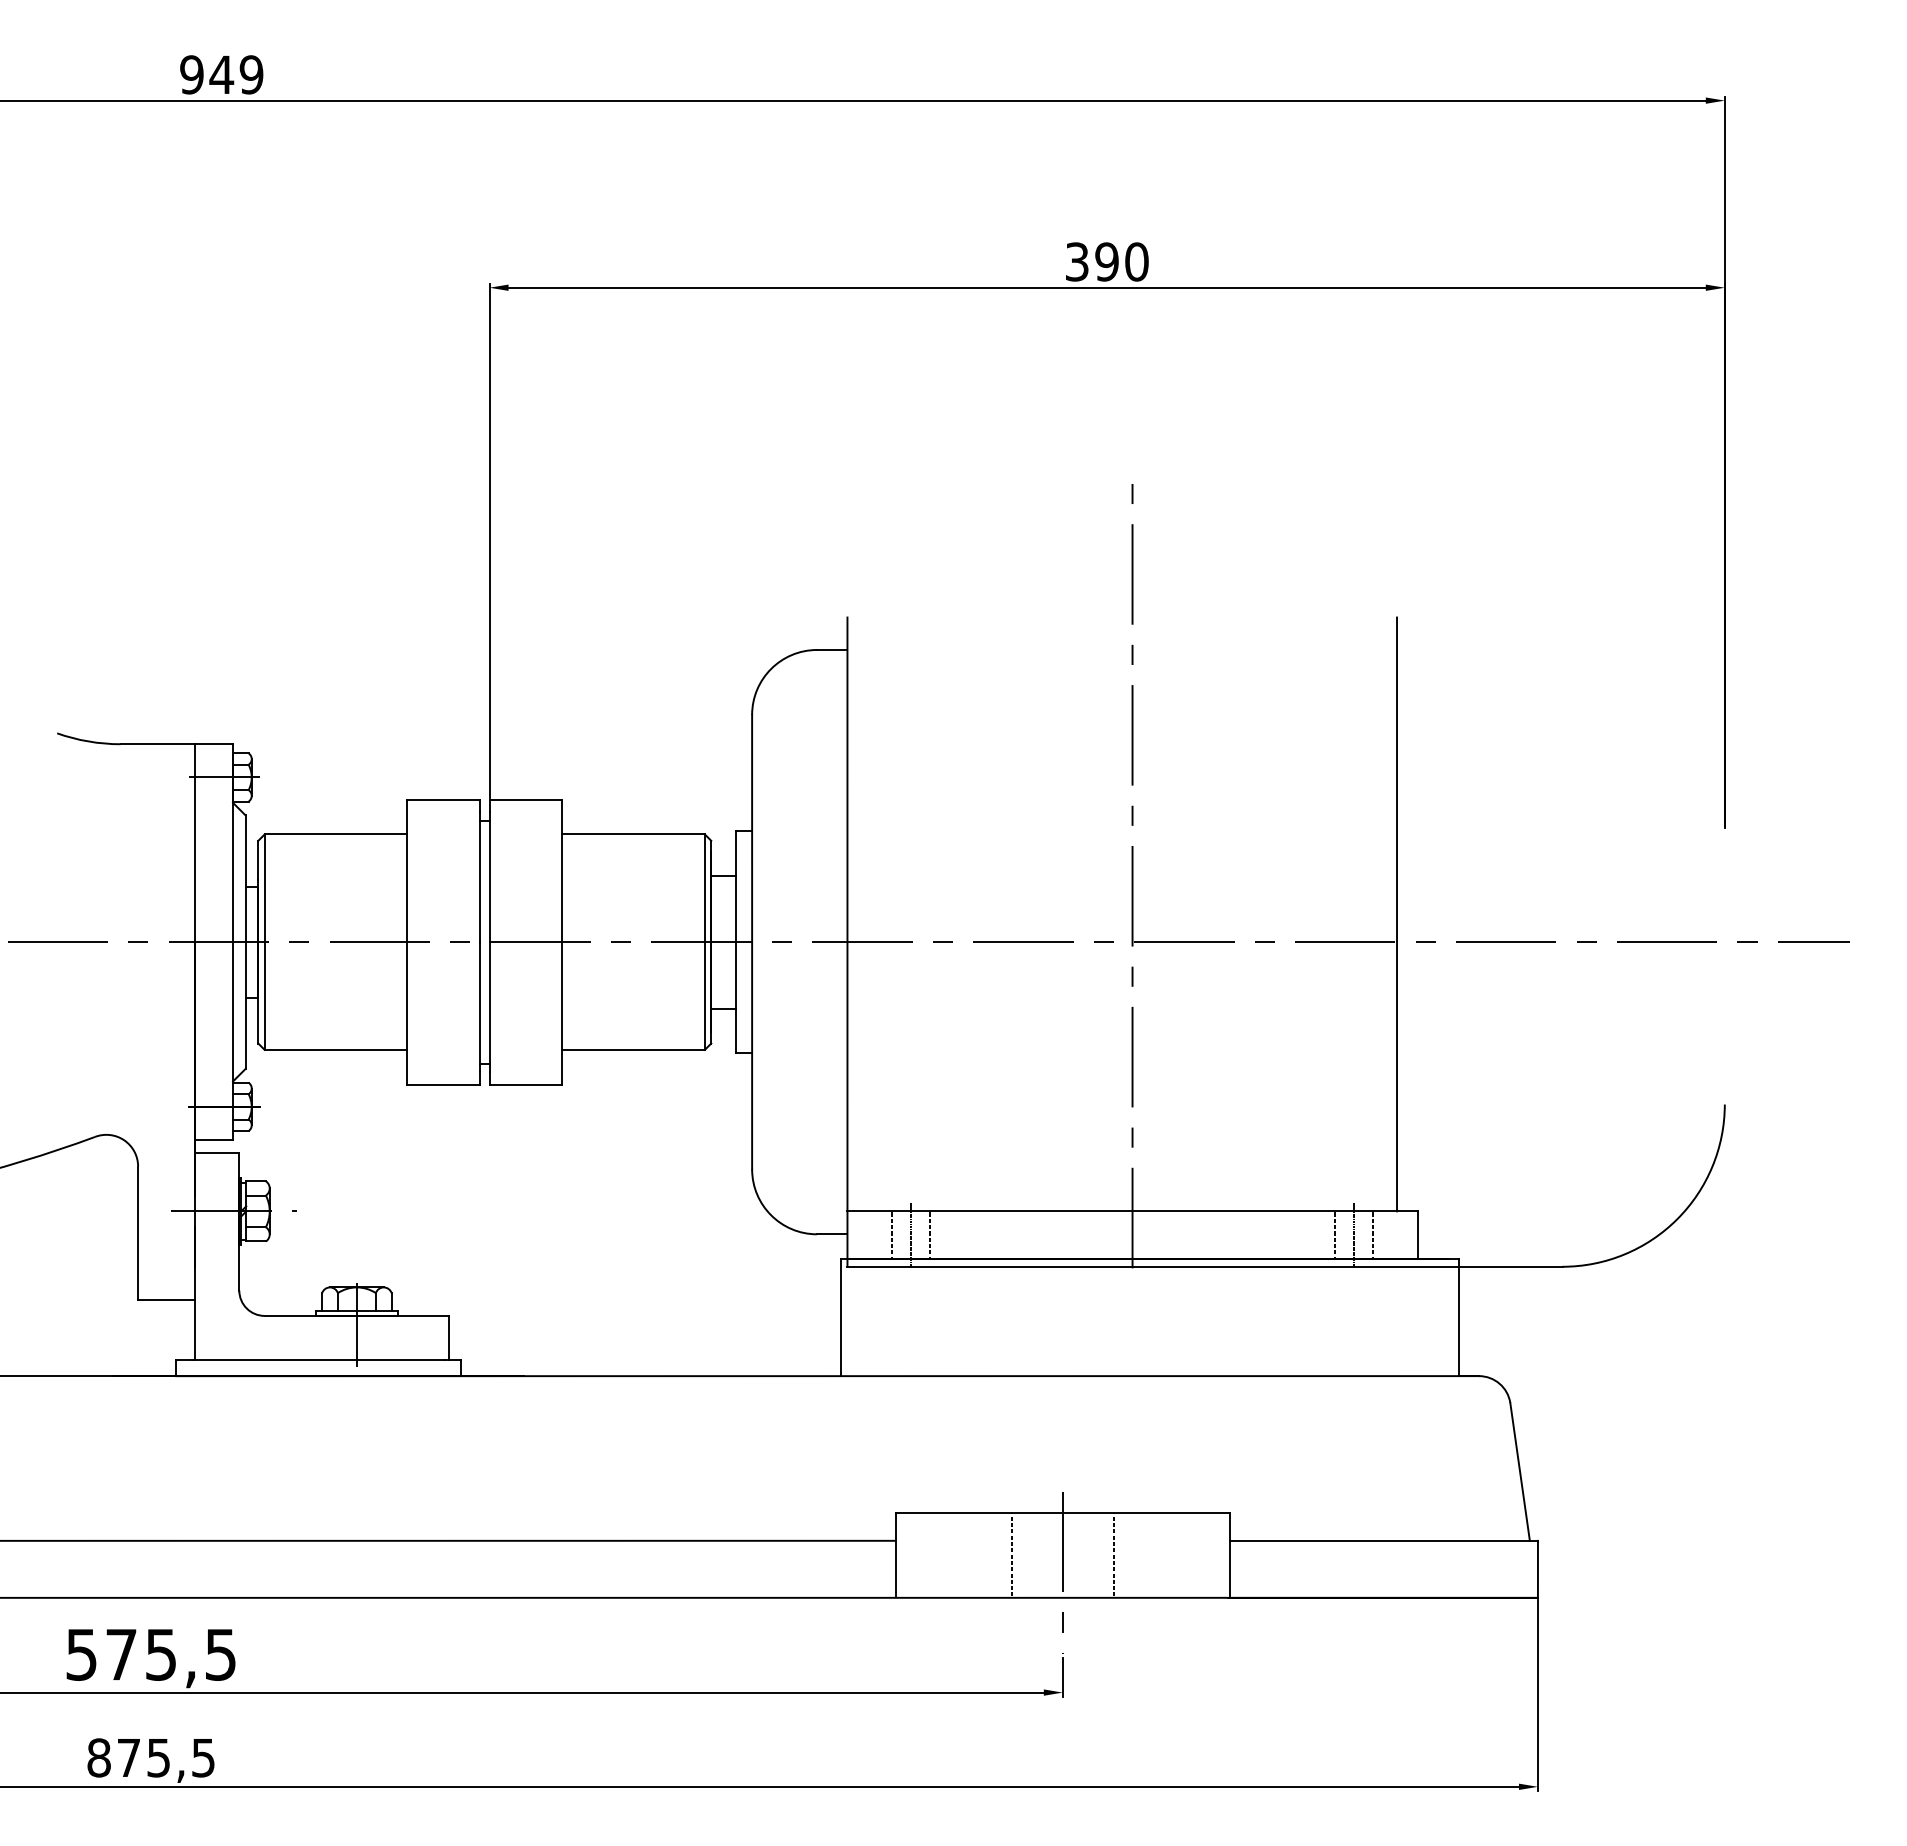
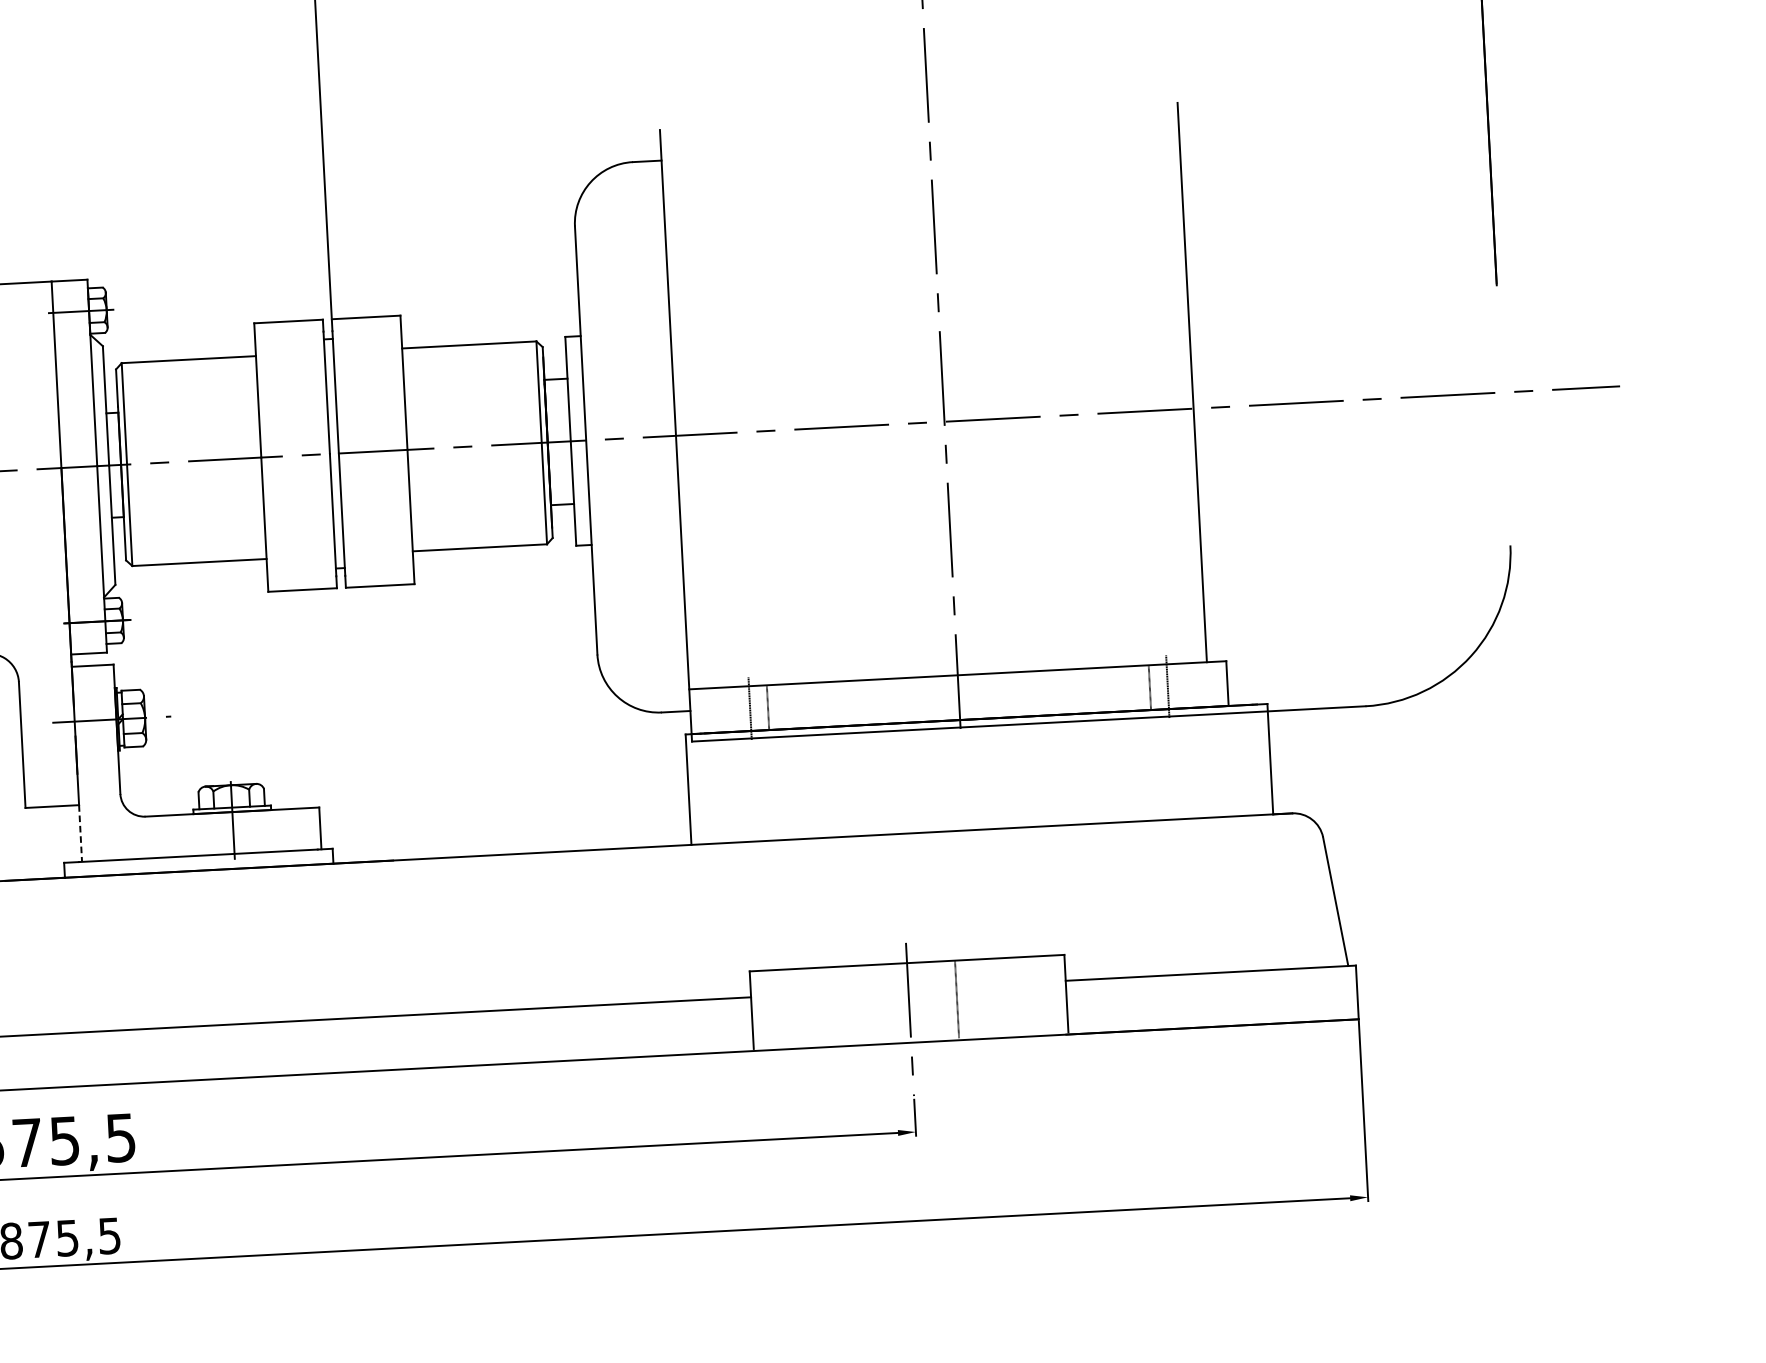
line: (891, 1234) -> (731, 708), removed
line: (1373, 1234) -> (1185, 685), removed
line: (194, 1330) -> (80, 833), solid -> dashed
line: (1011, 1554) -> (860, 1004), removed

